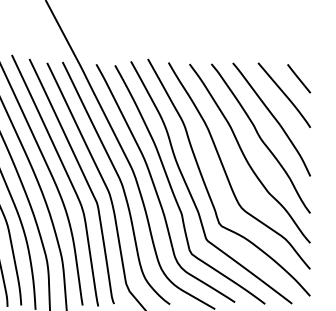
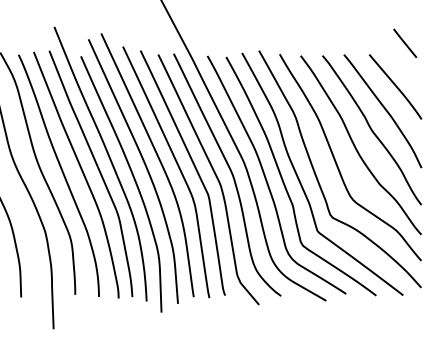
line: (299, 77) -> (405, 42), moved

